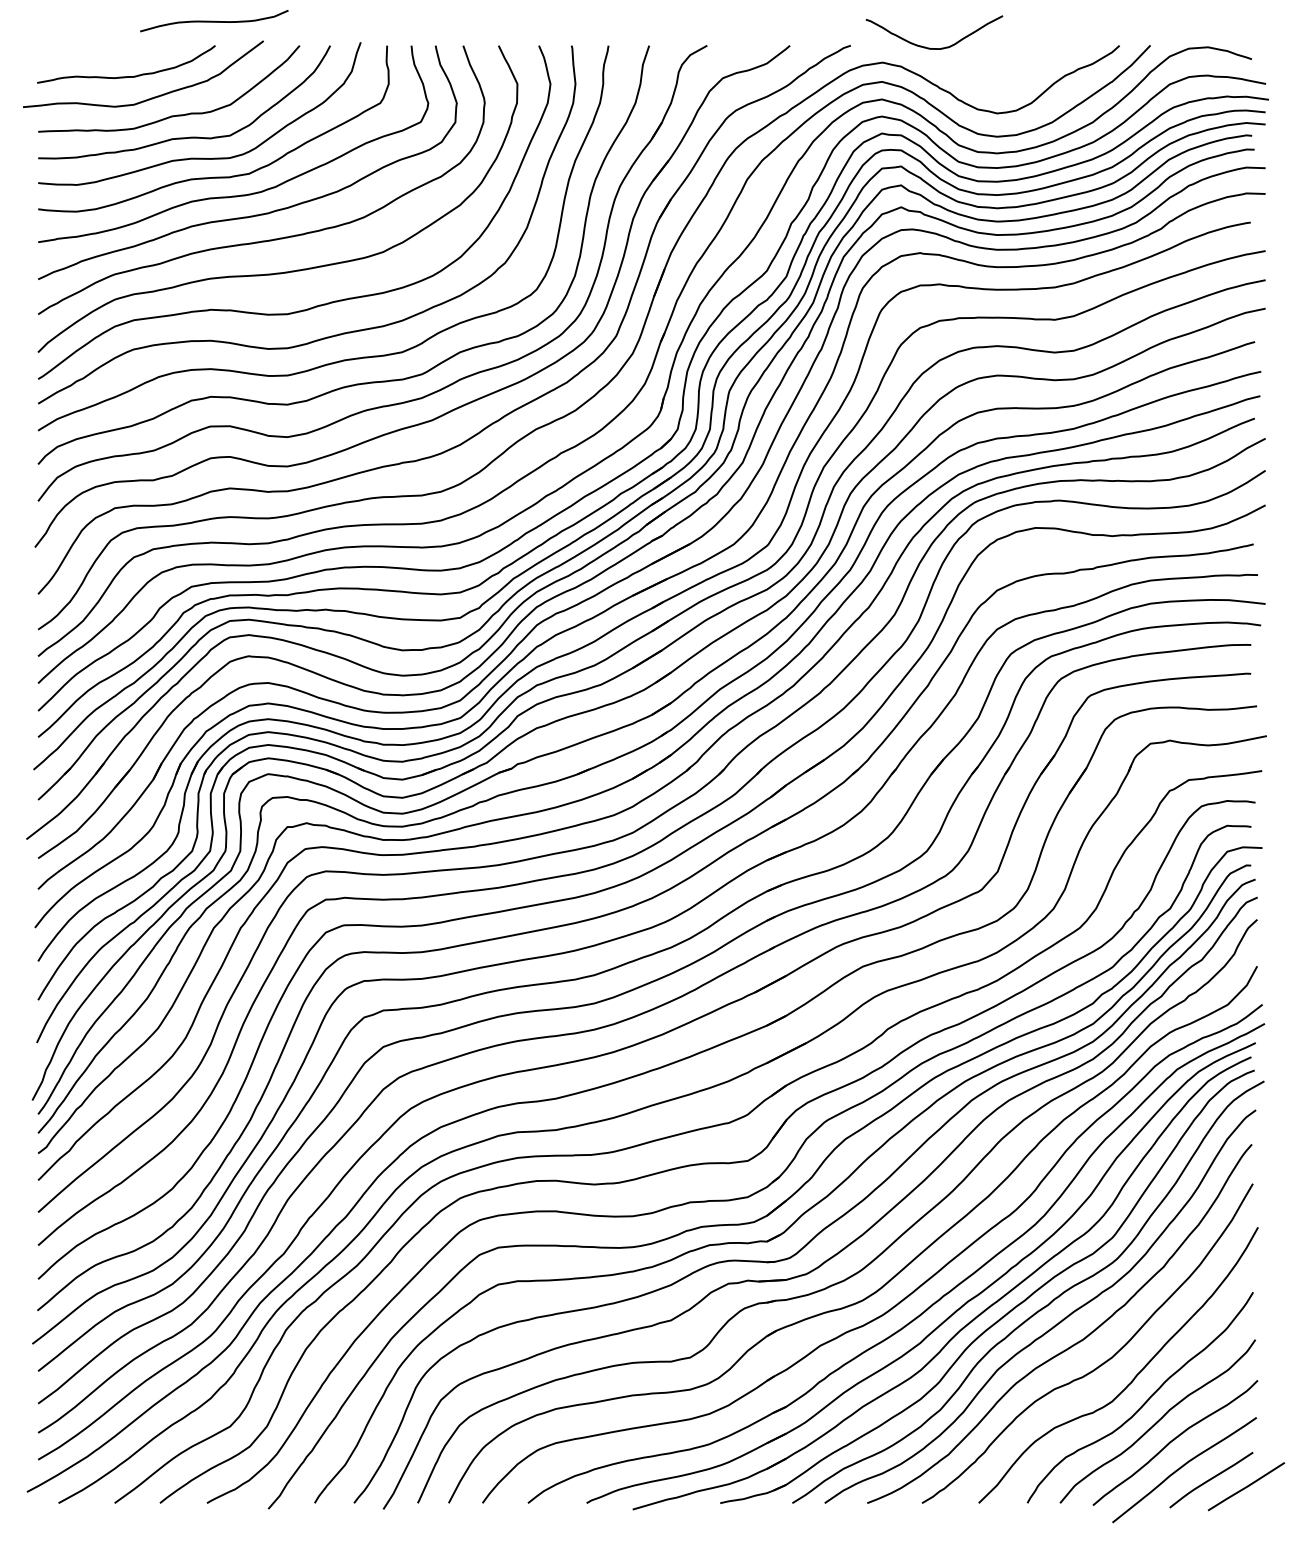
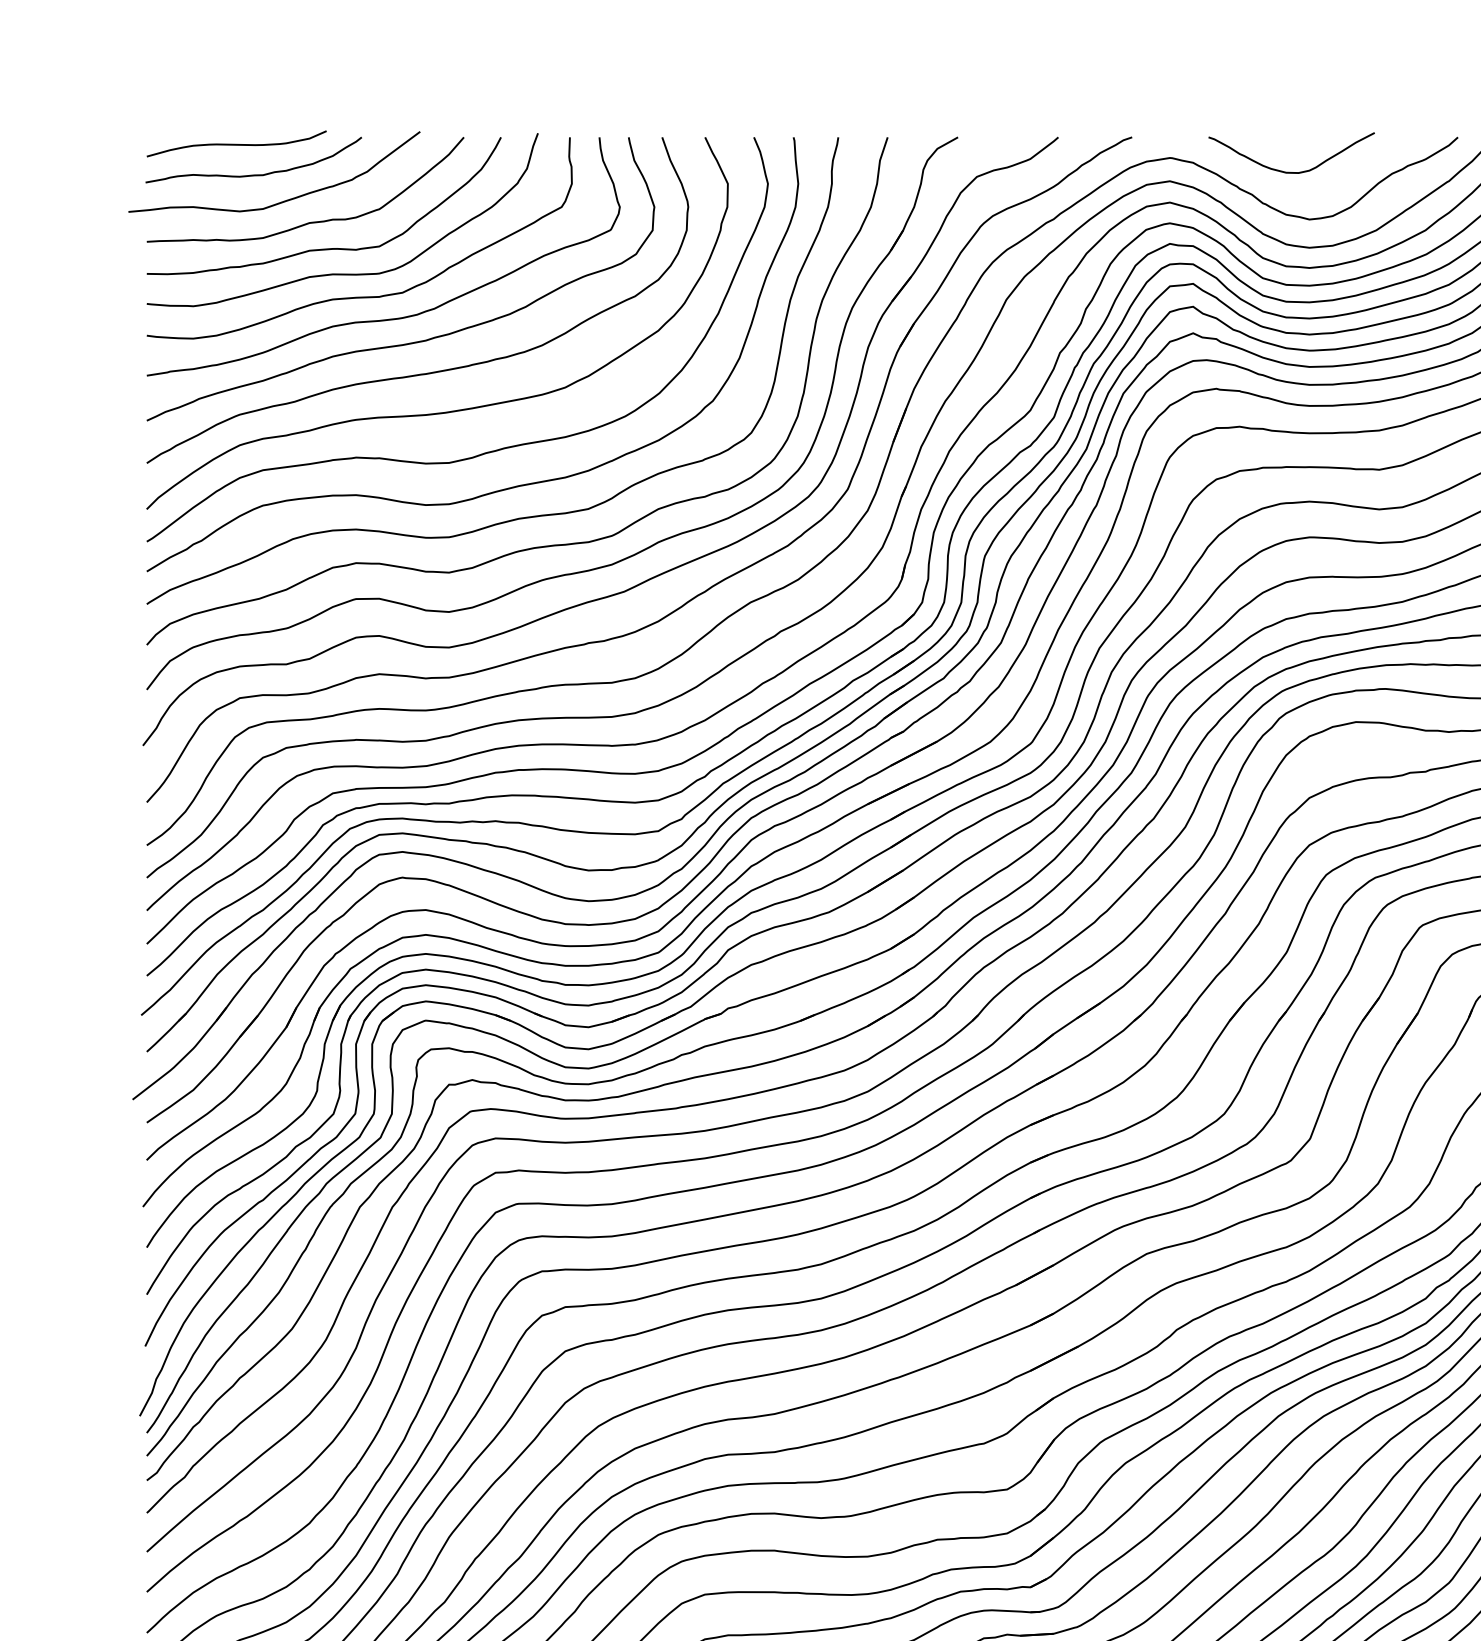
curve: (214, 21) -> (236, 144), moved
curve: (929, 47) -> (1285, 171), moved

